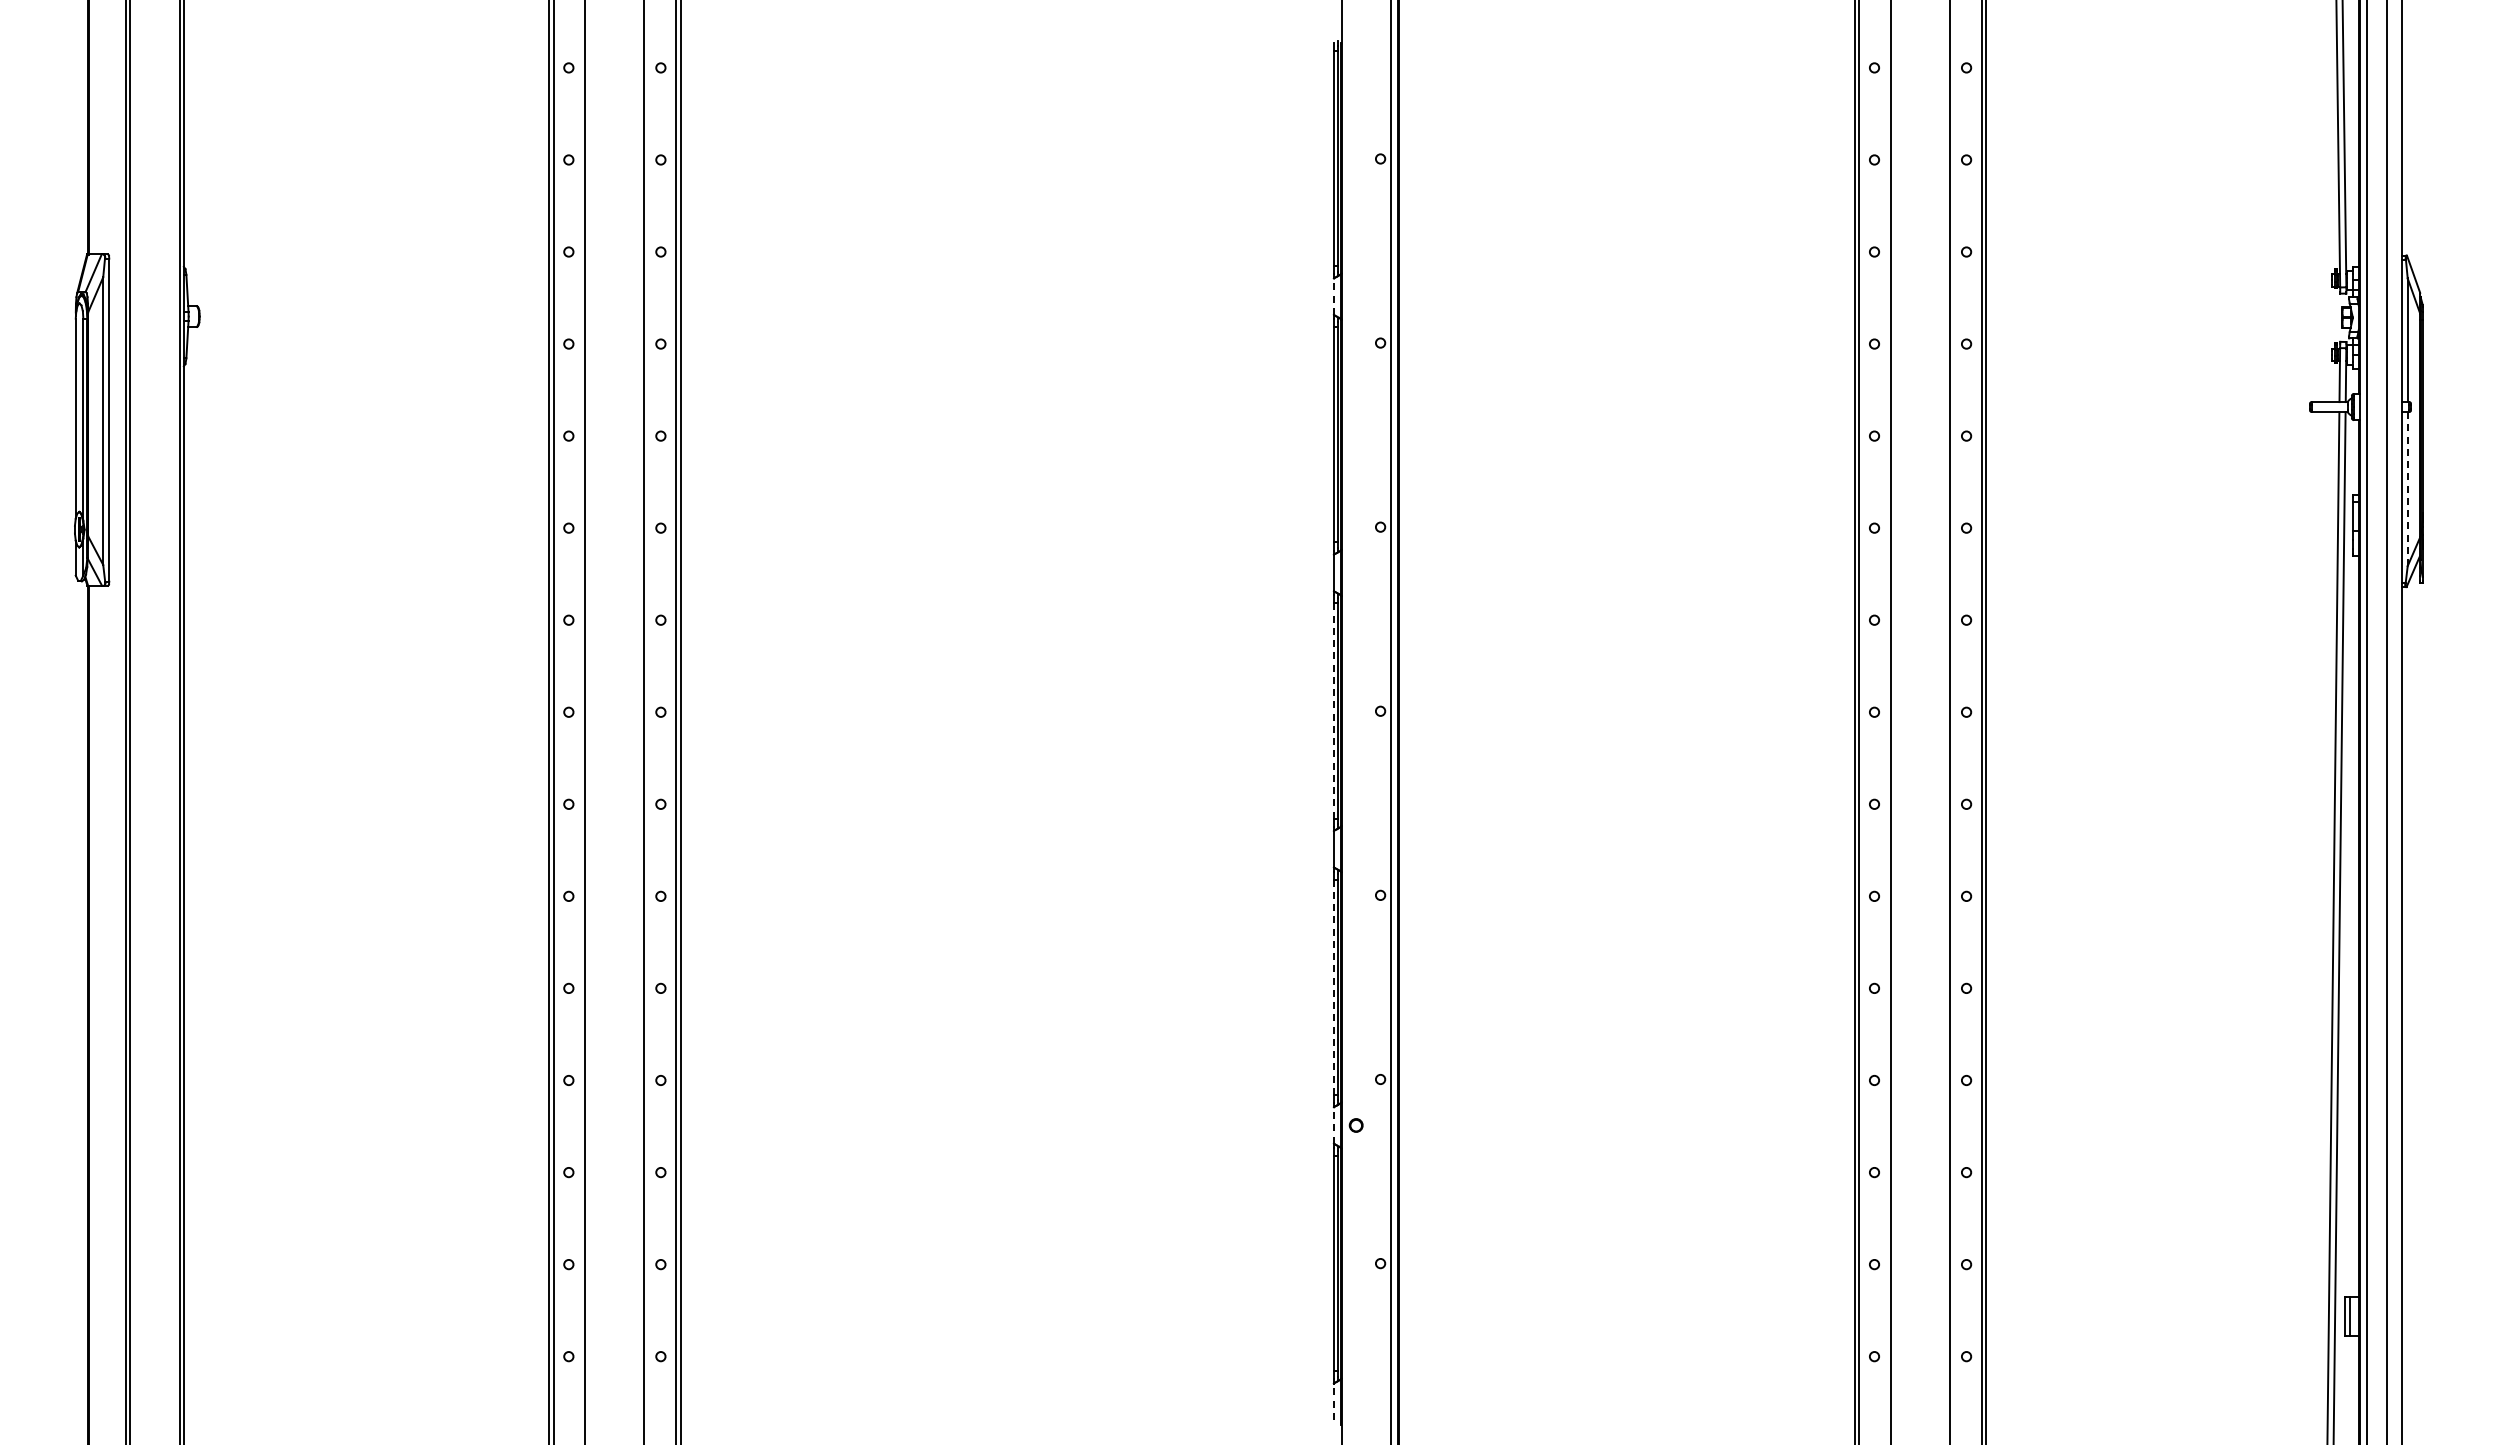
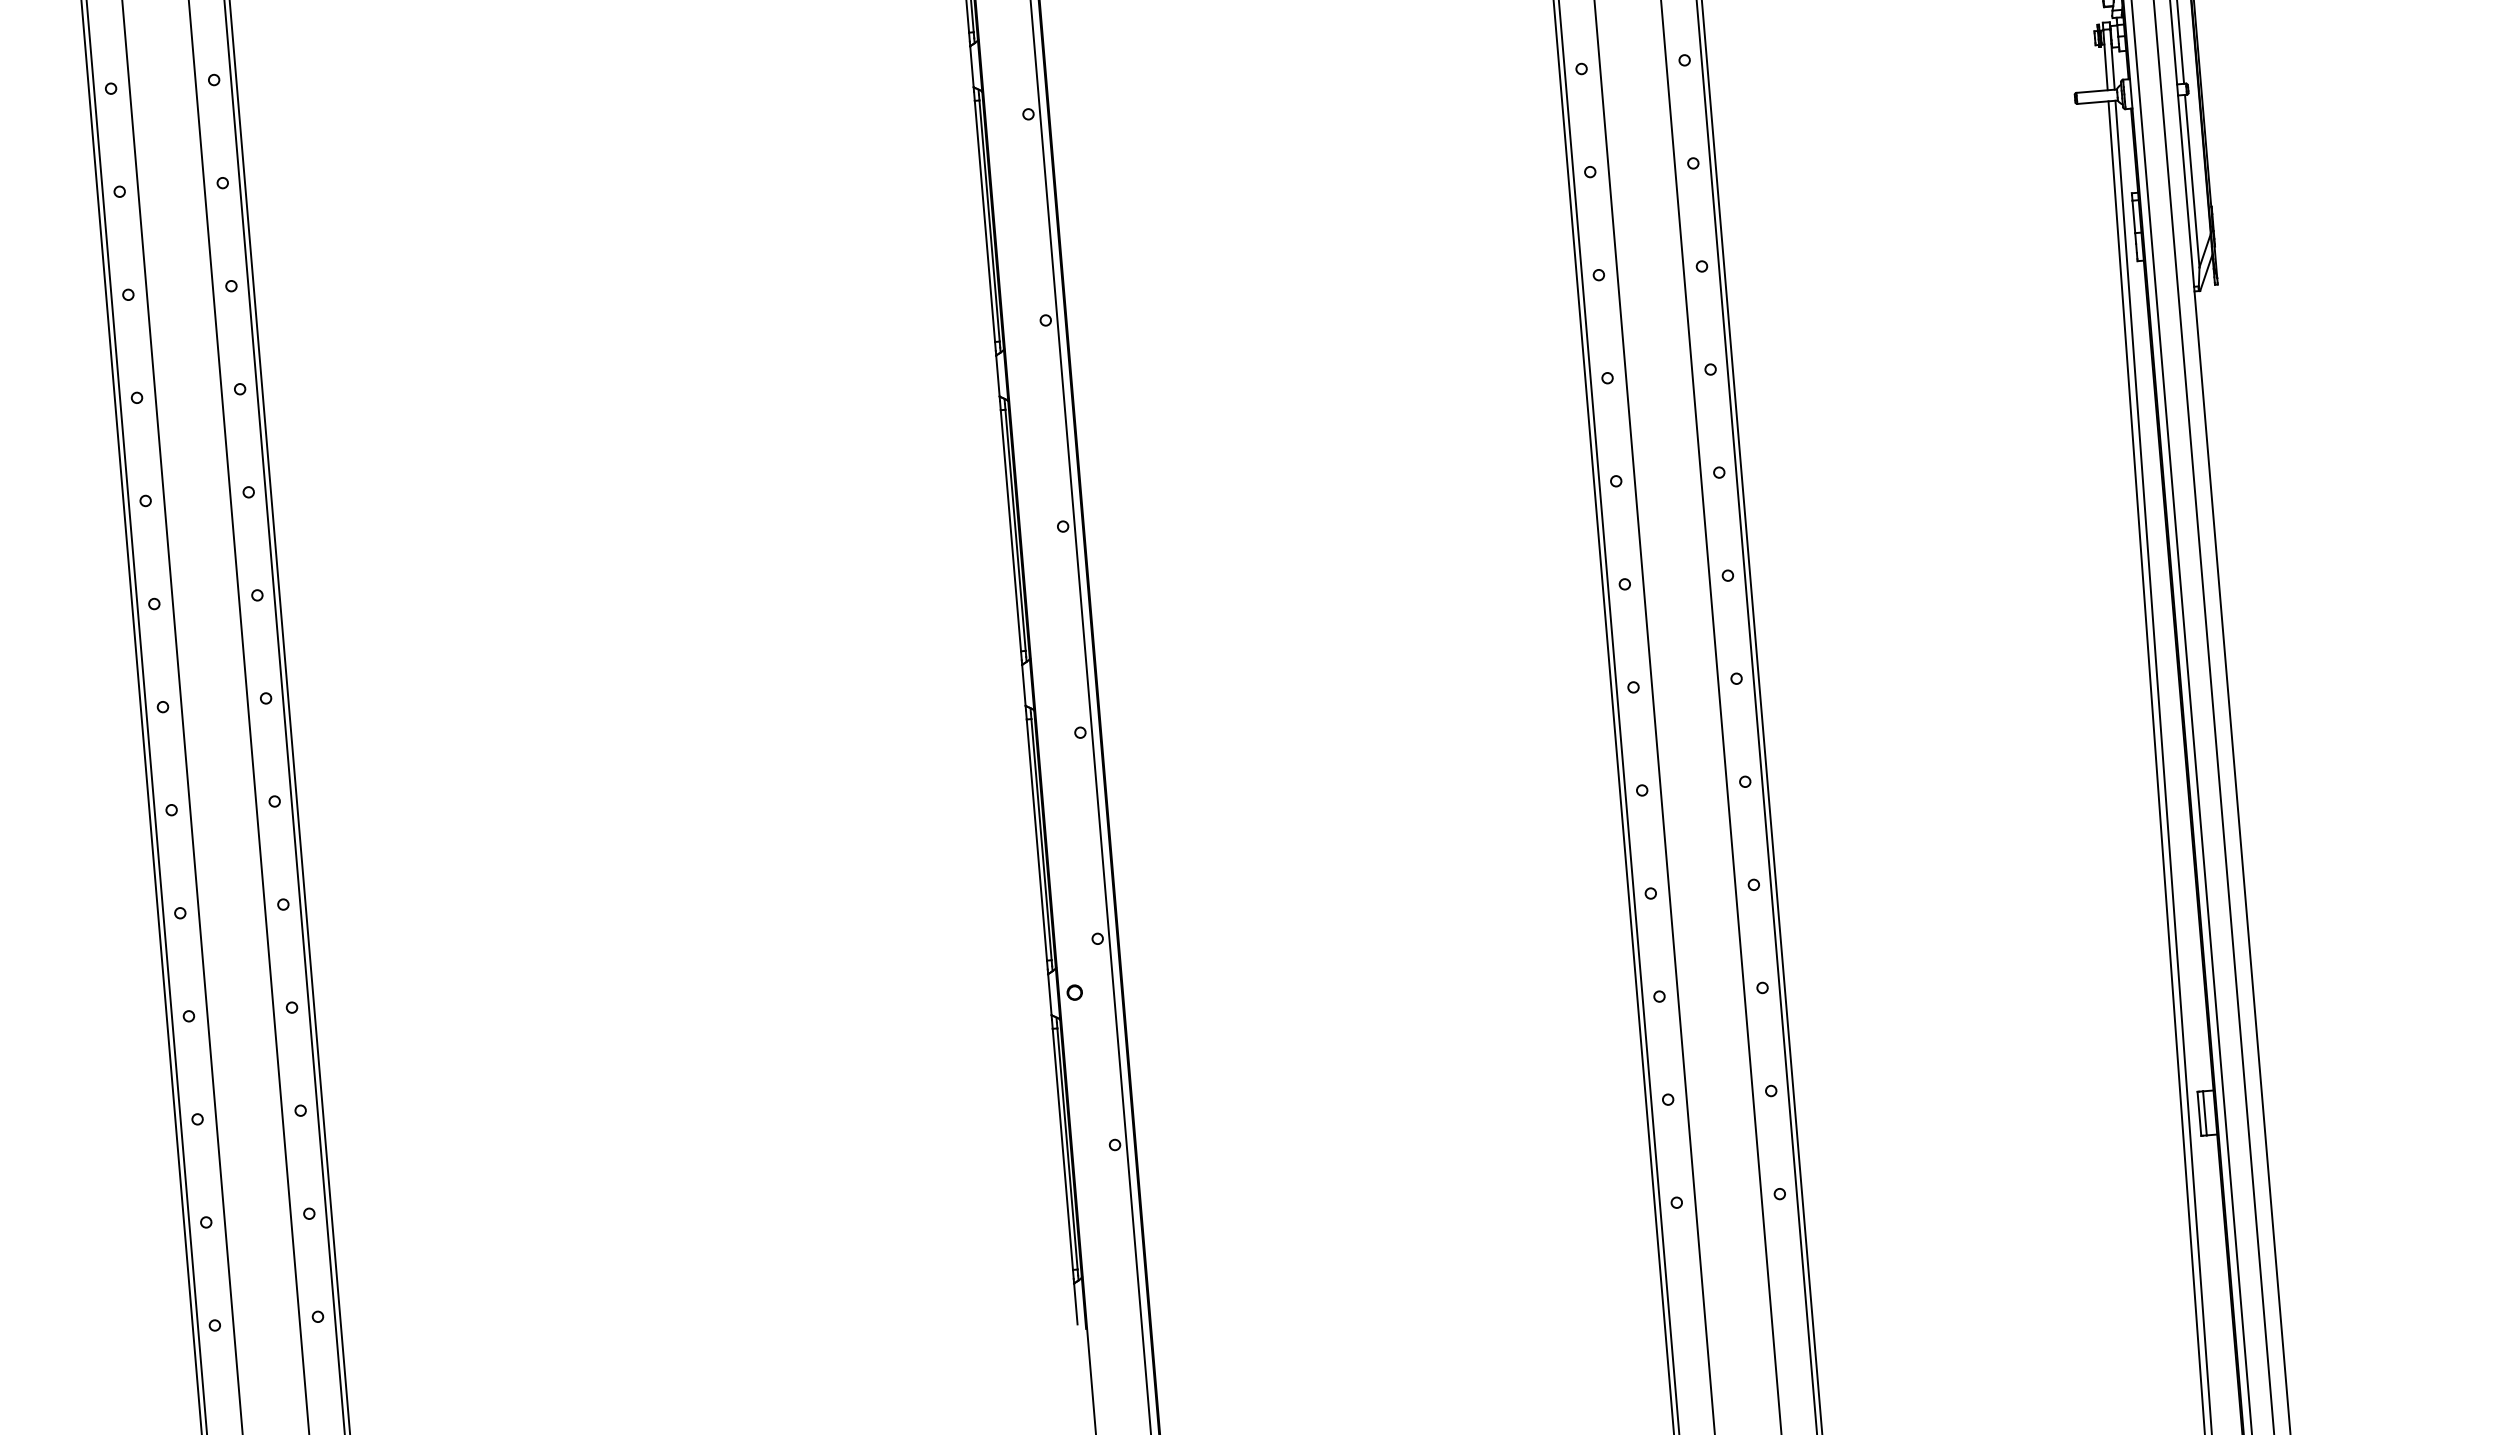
line: (1333, 296) -> (971, 66), dashed -> solid
line: (2407, 488) -> (2191, 180), dashed -> solid
line: (1333, 711) -> (1010, 531), dashed -> solid
line: (1333, 987) -> (1036, 840), dashed -> solid
line: (1333, 1124) -> (1049, 993), dashed -> solid
line: (1333, 1401) -> (1075, 1303), dashed -> solid

